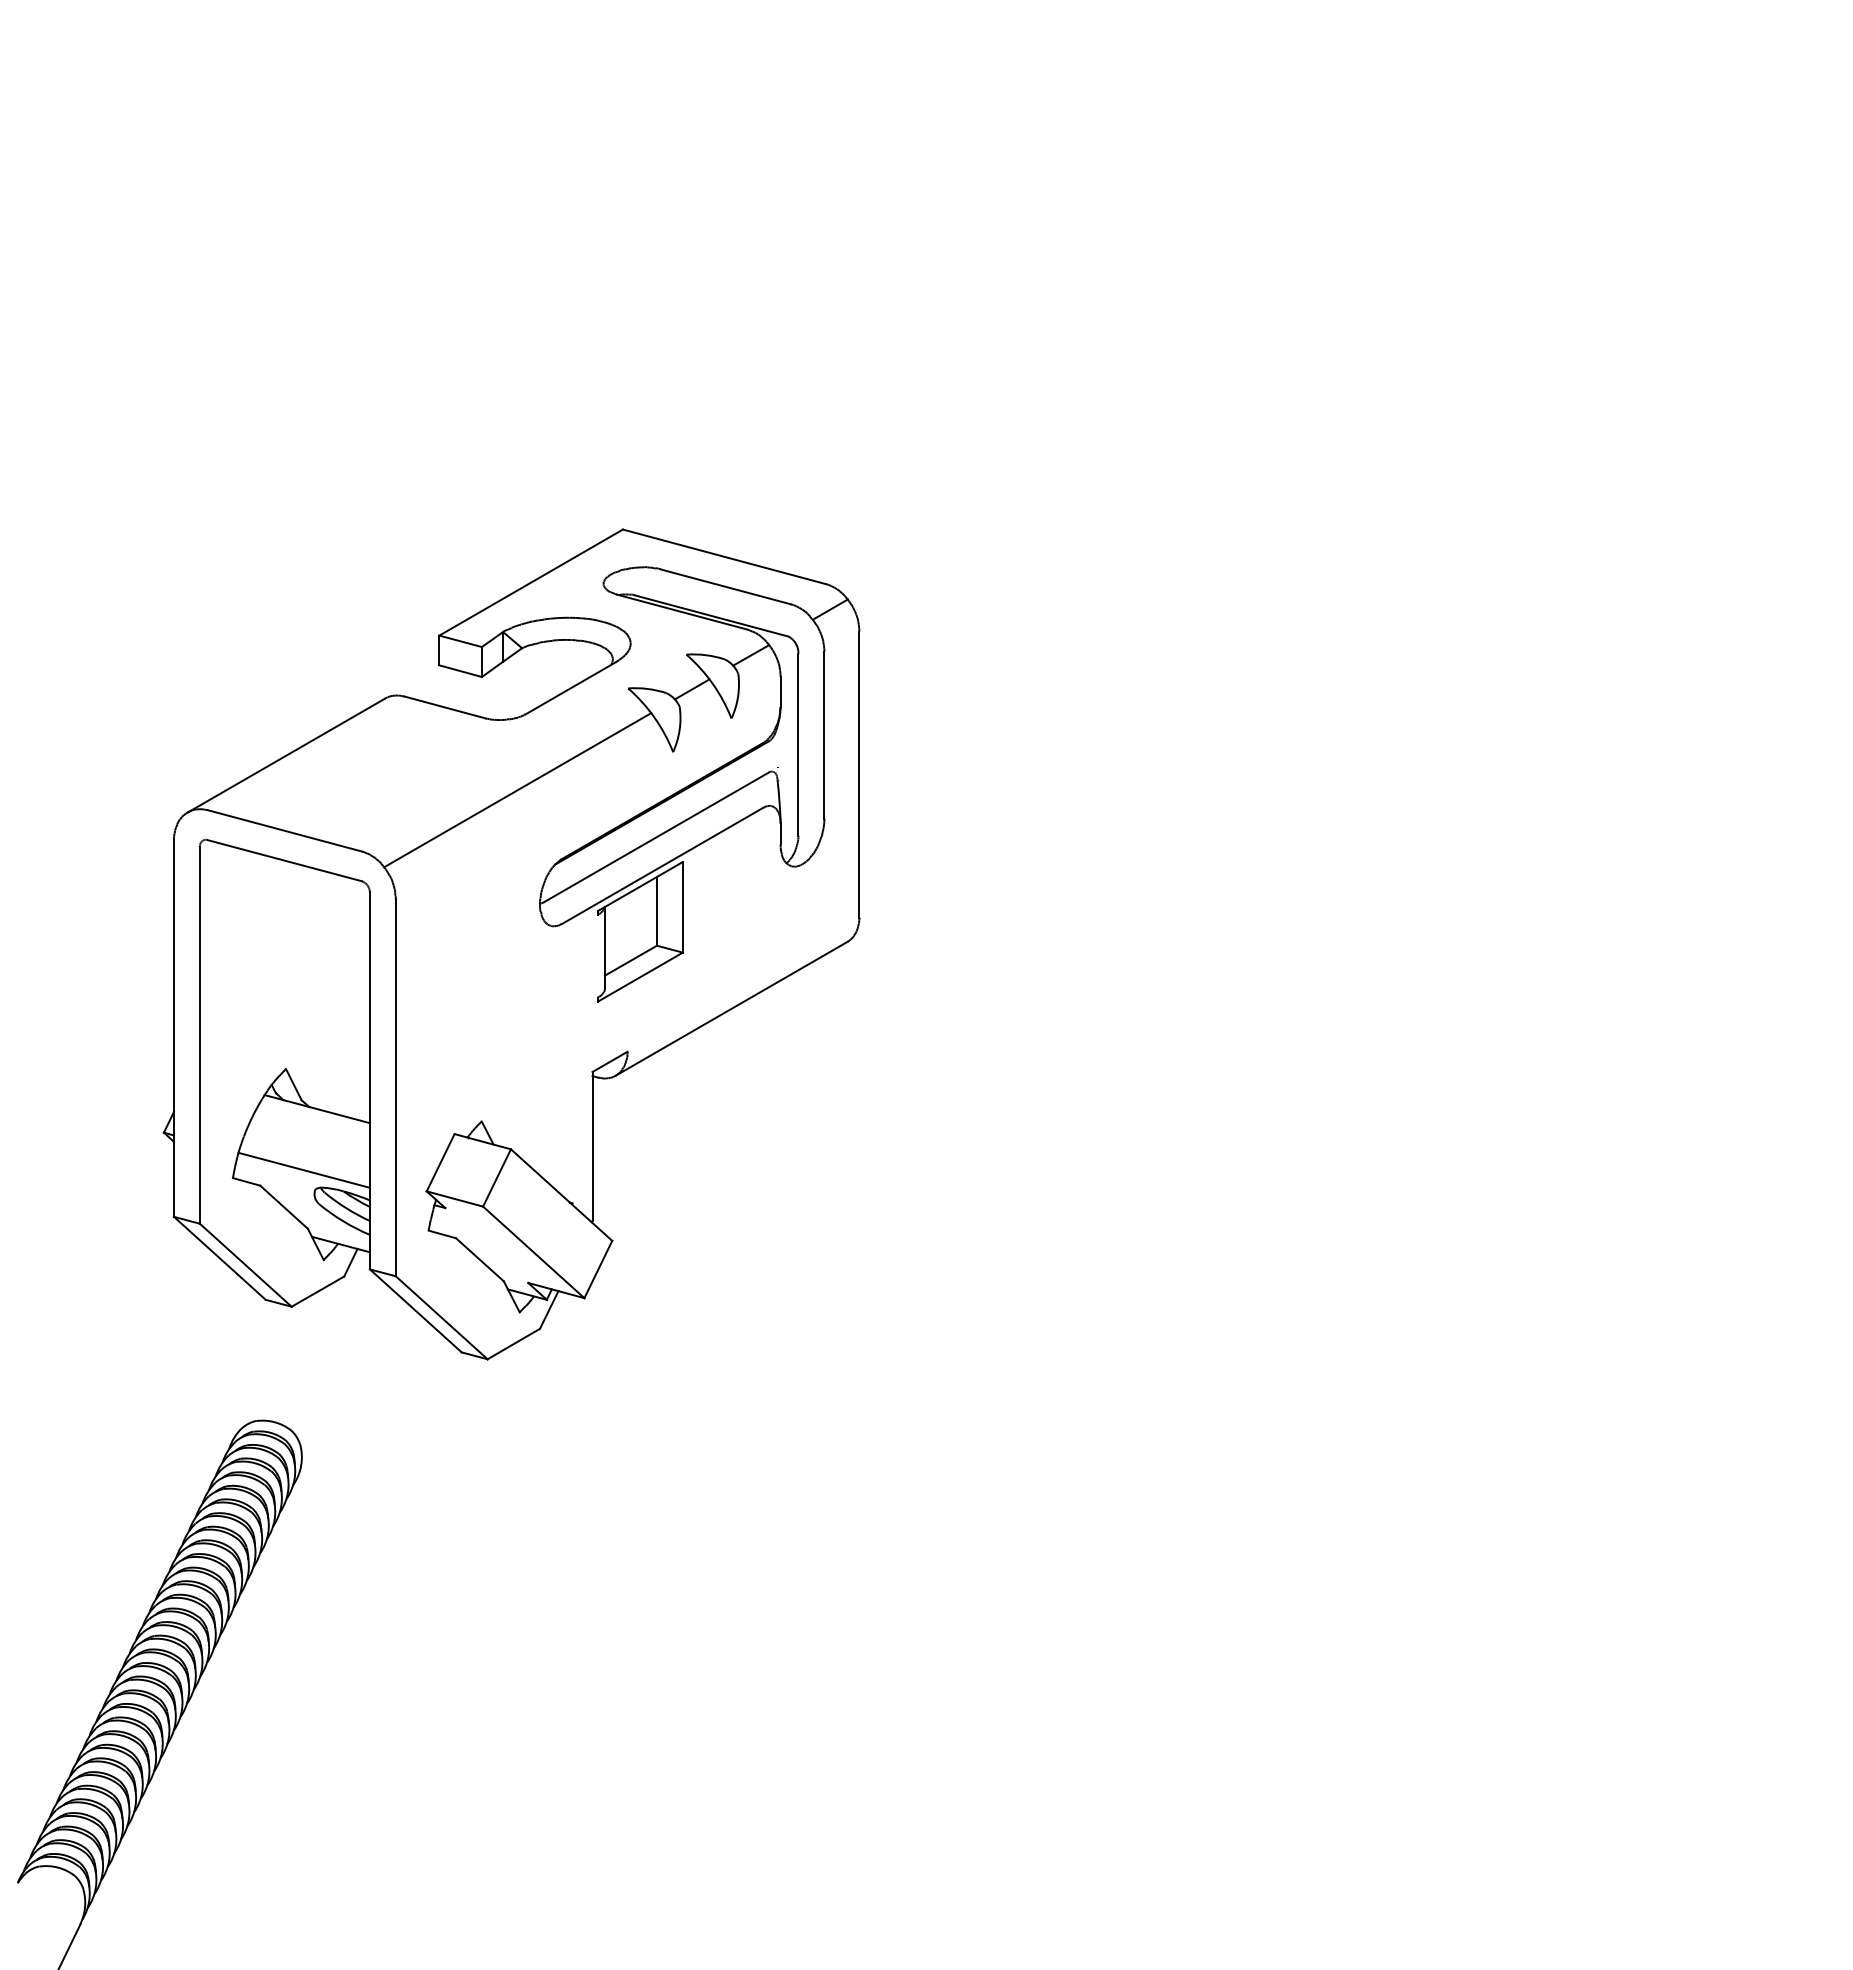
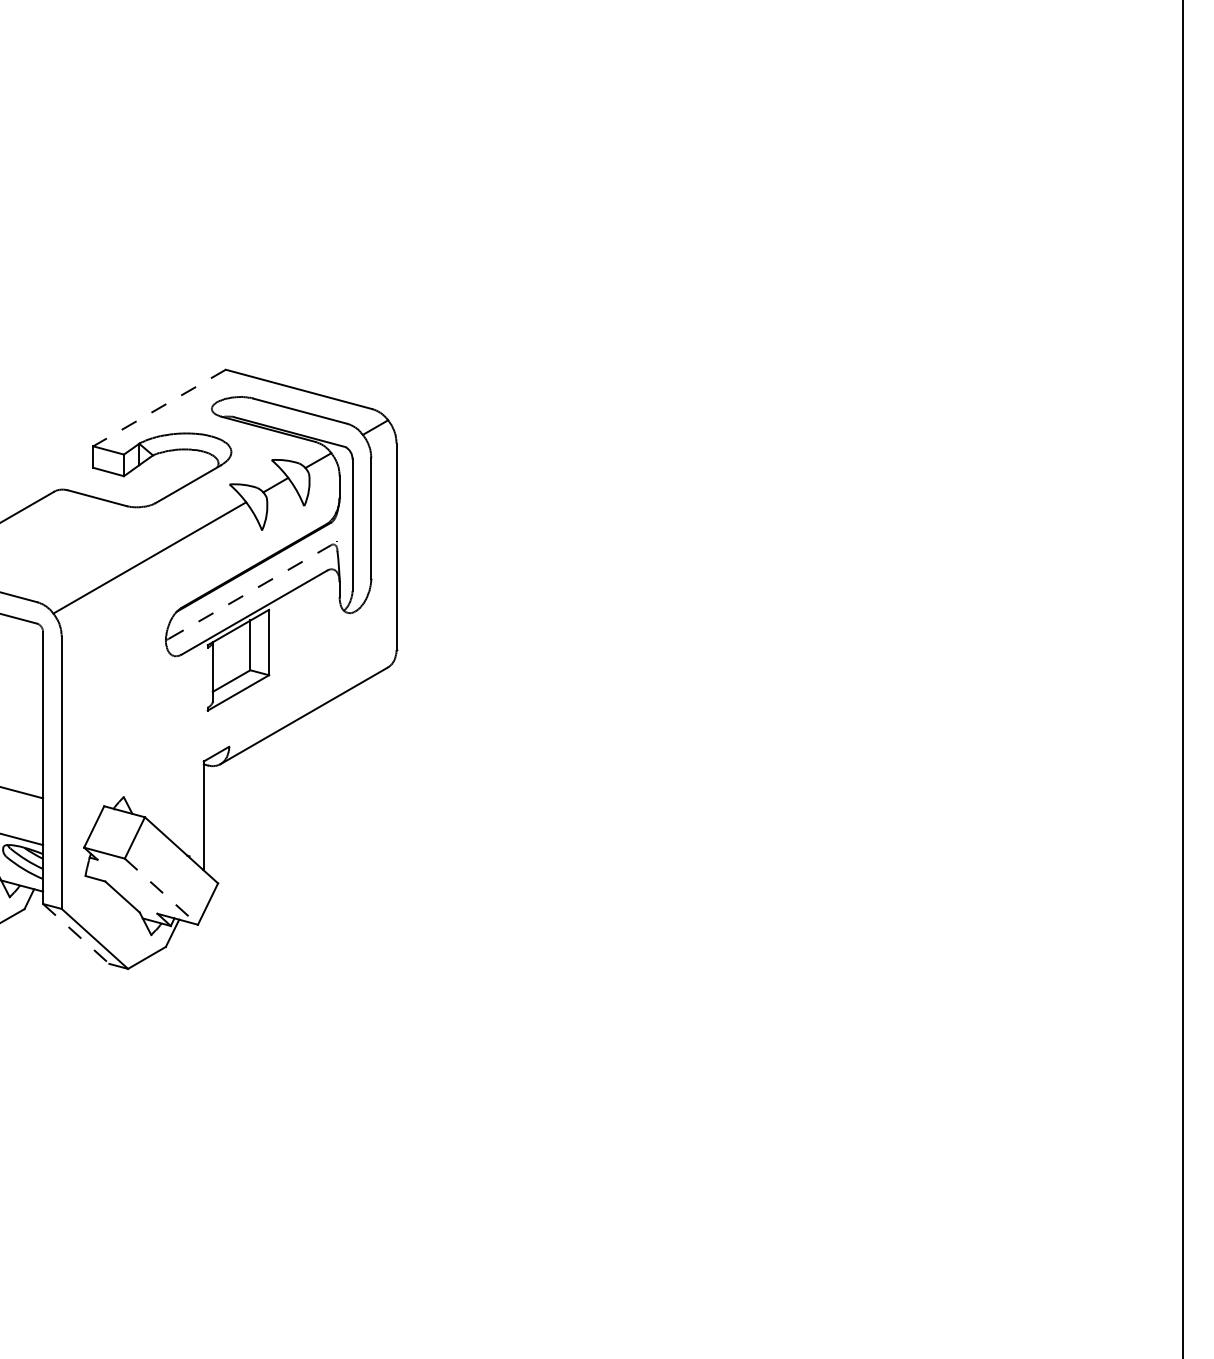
line: (530, 582) -> (159, 407), solid -> dashed
line: (656, 837) -> (250, 592), solid -> dashed
line: (534, 1252) -> (161, 891), solid -> dashed
line: (415, 1310) -> (76, 933), solid -> dashed

